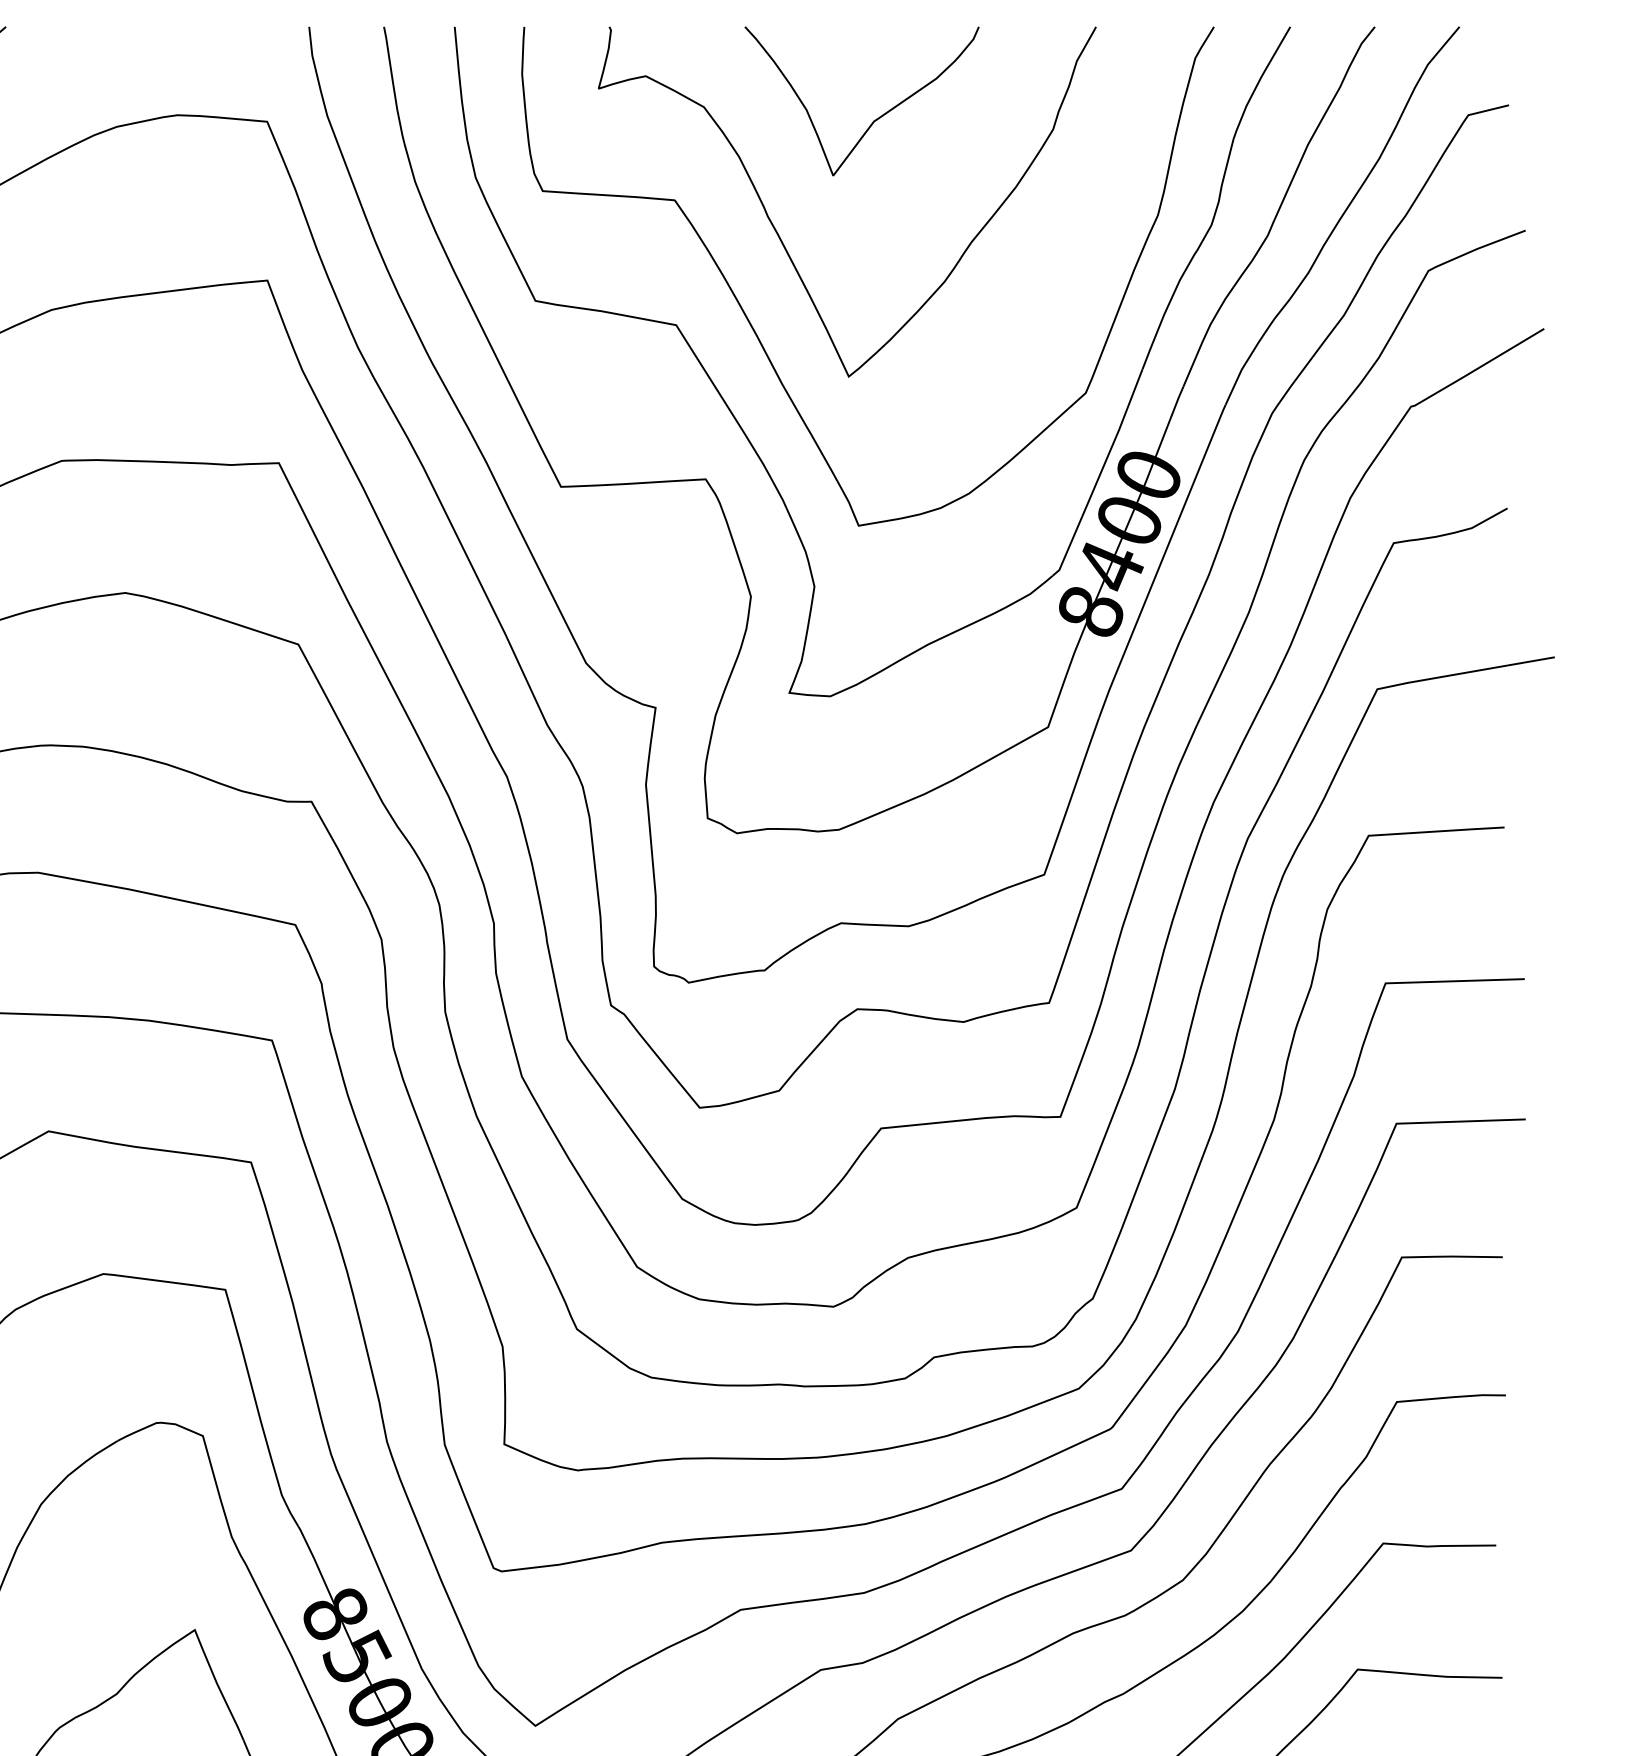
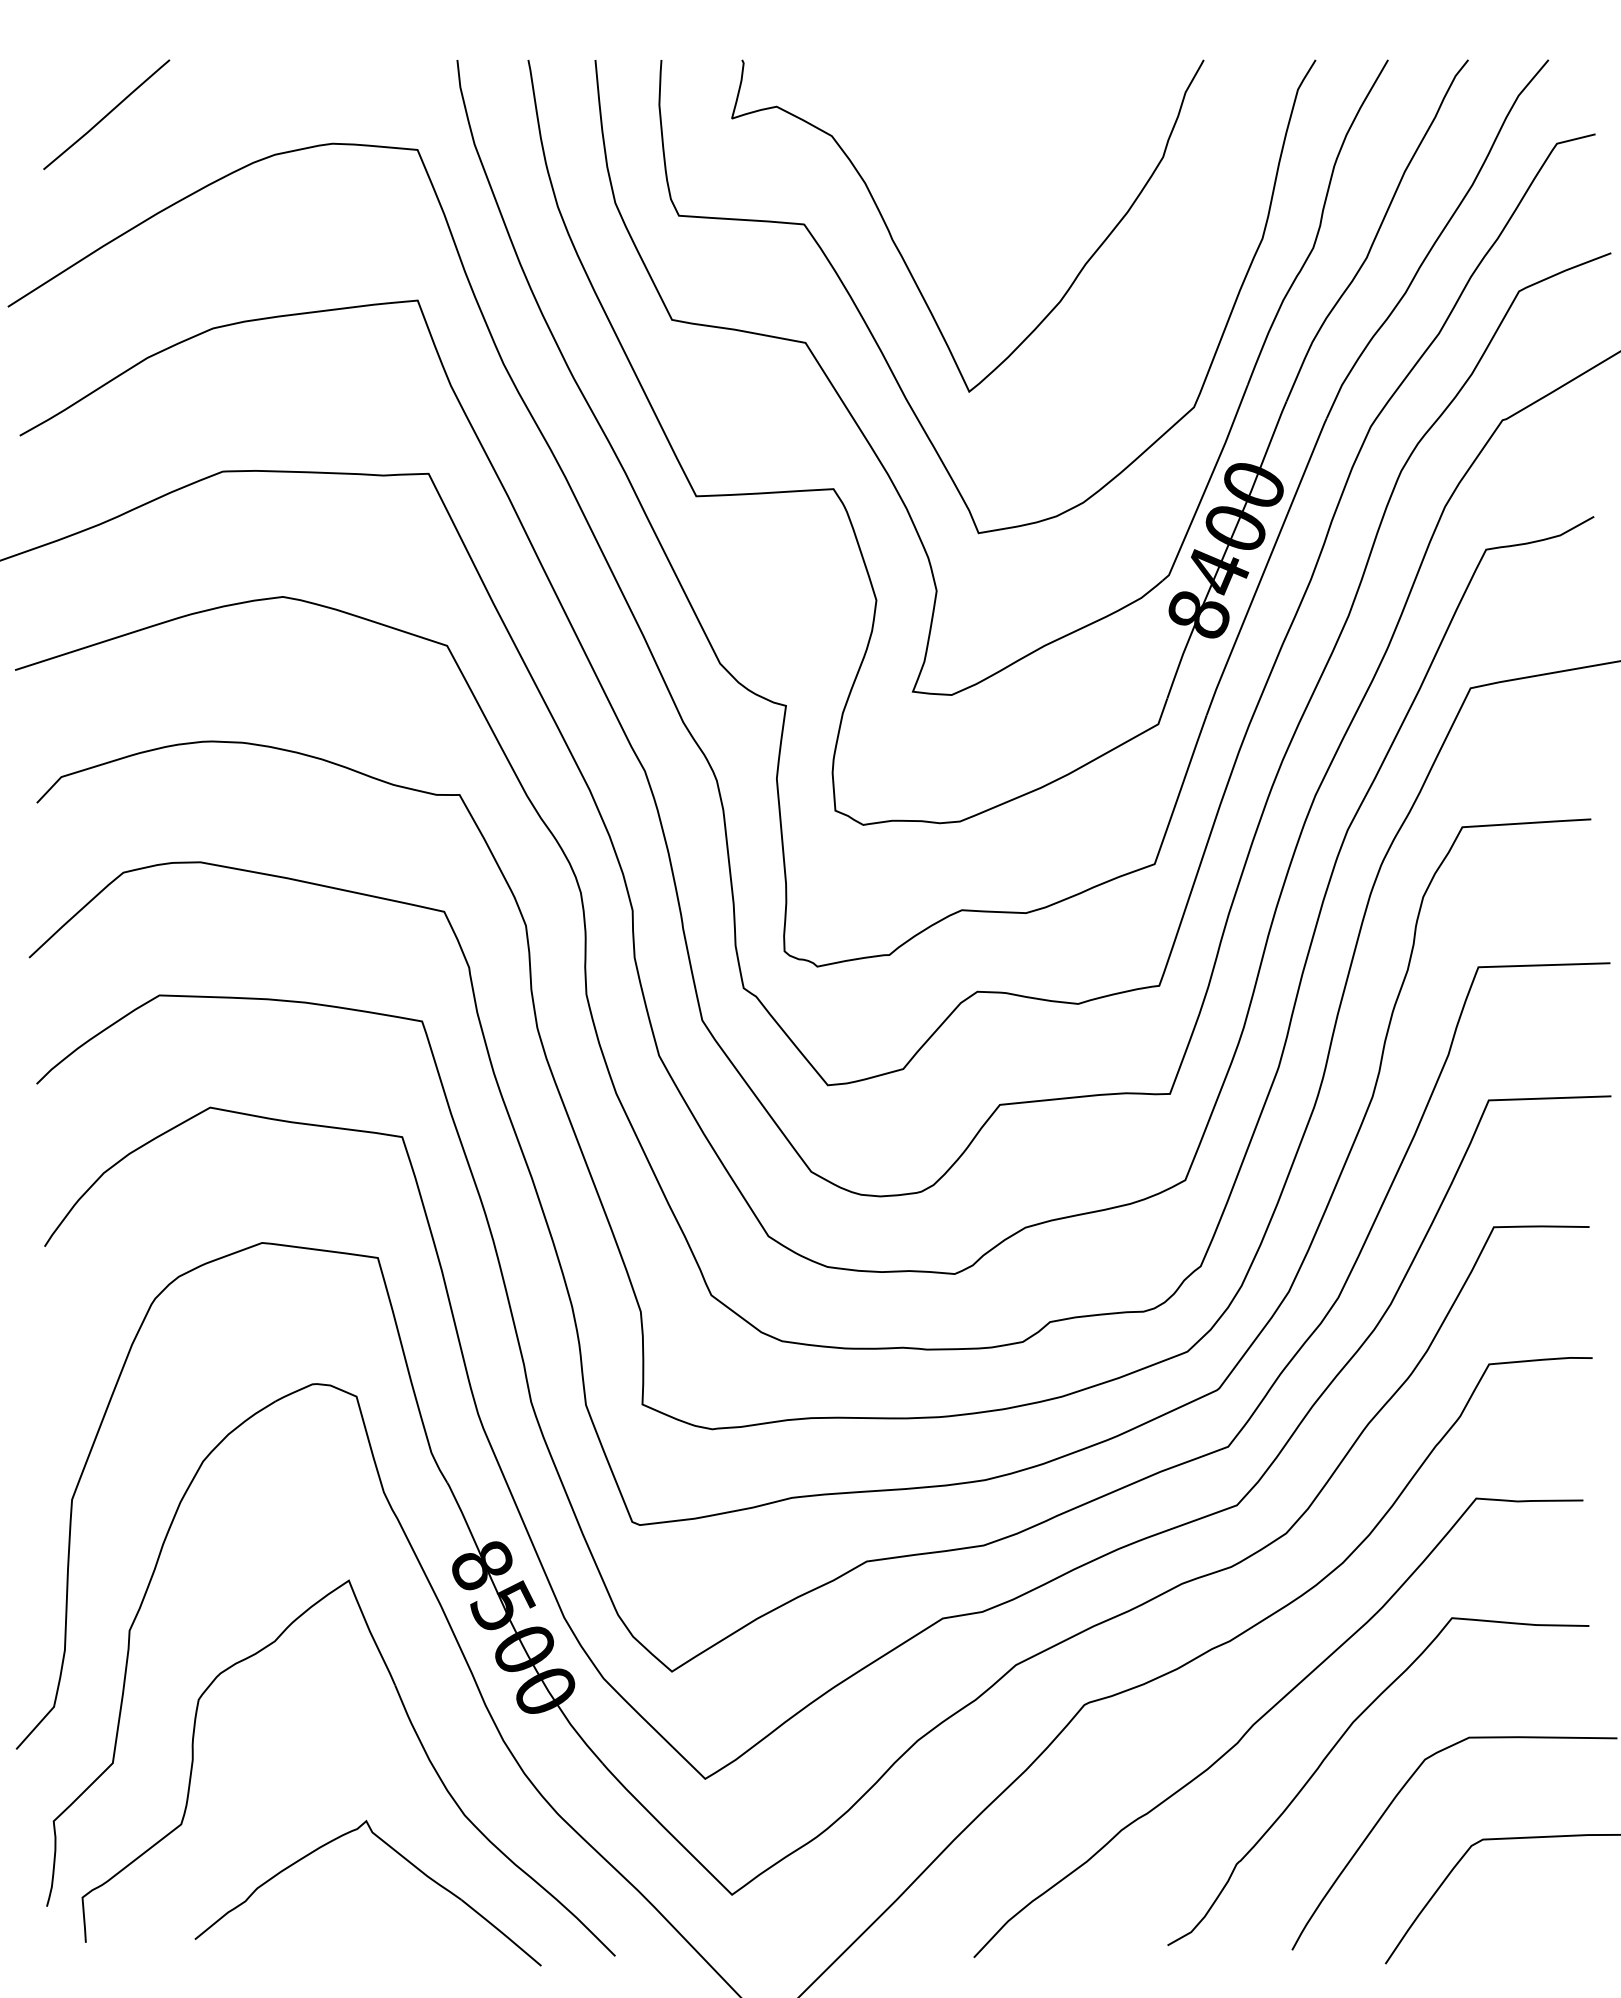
curve: (875, 119) -> (994, 147), removed

